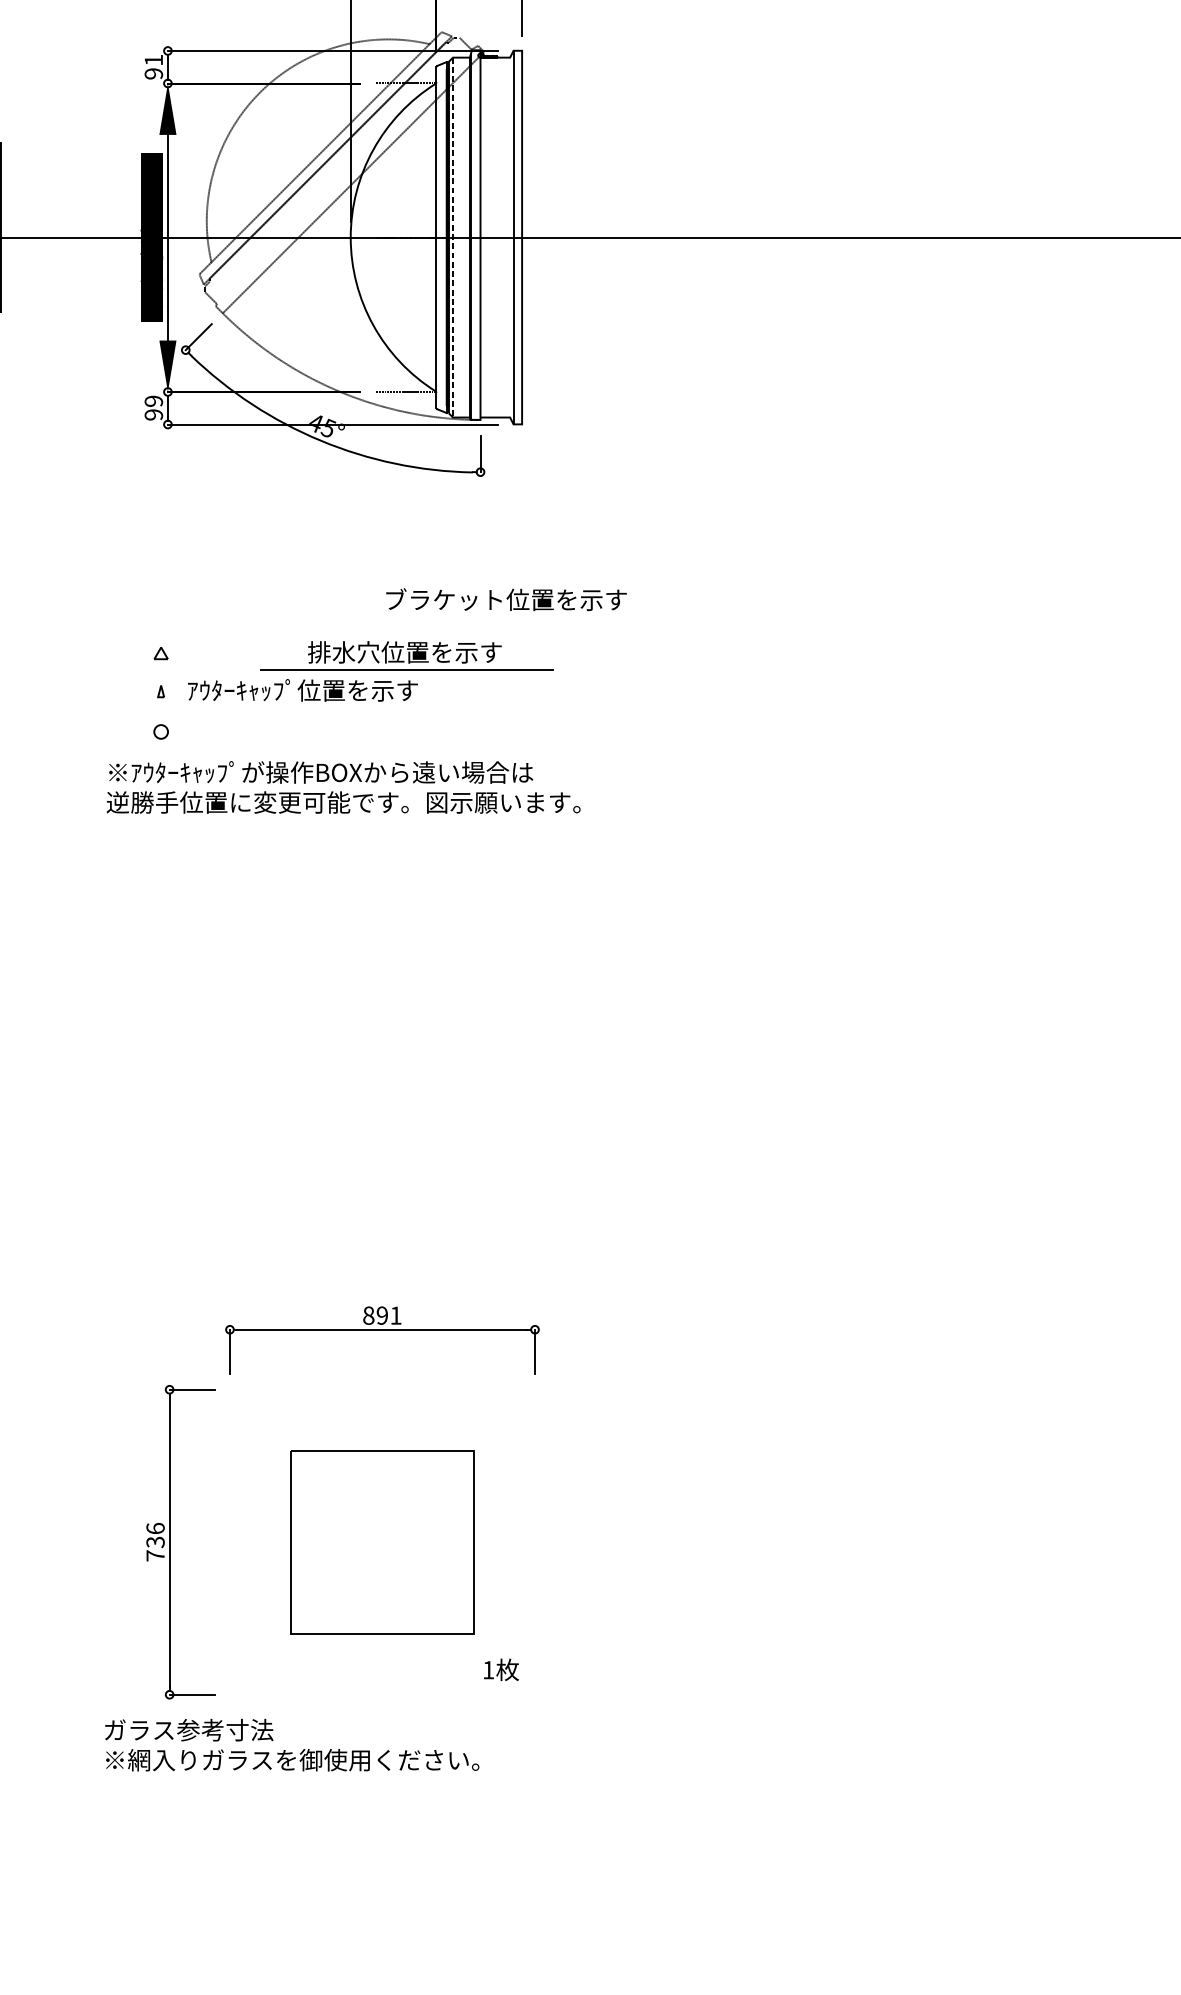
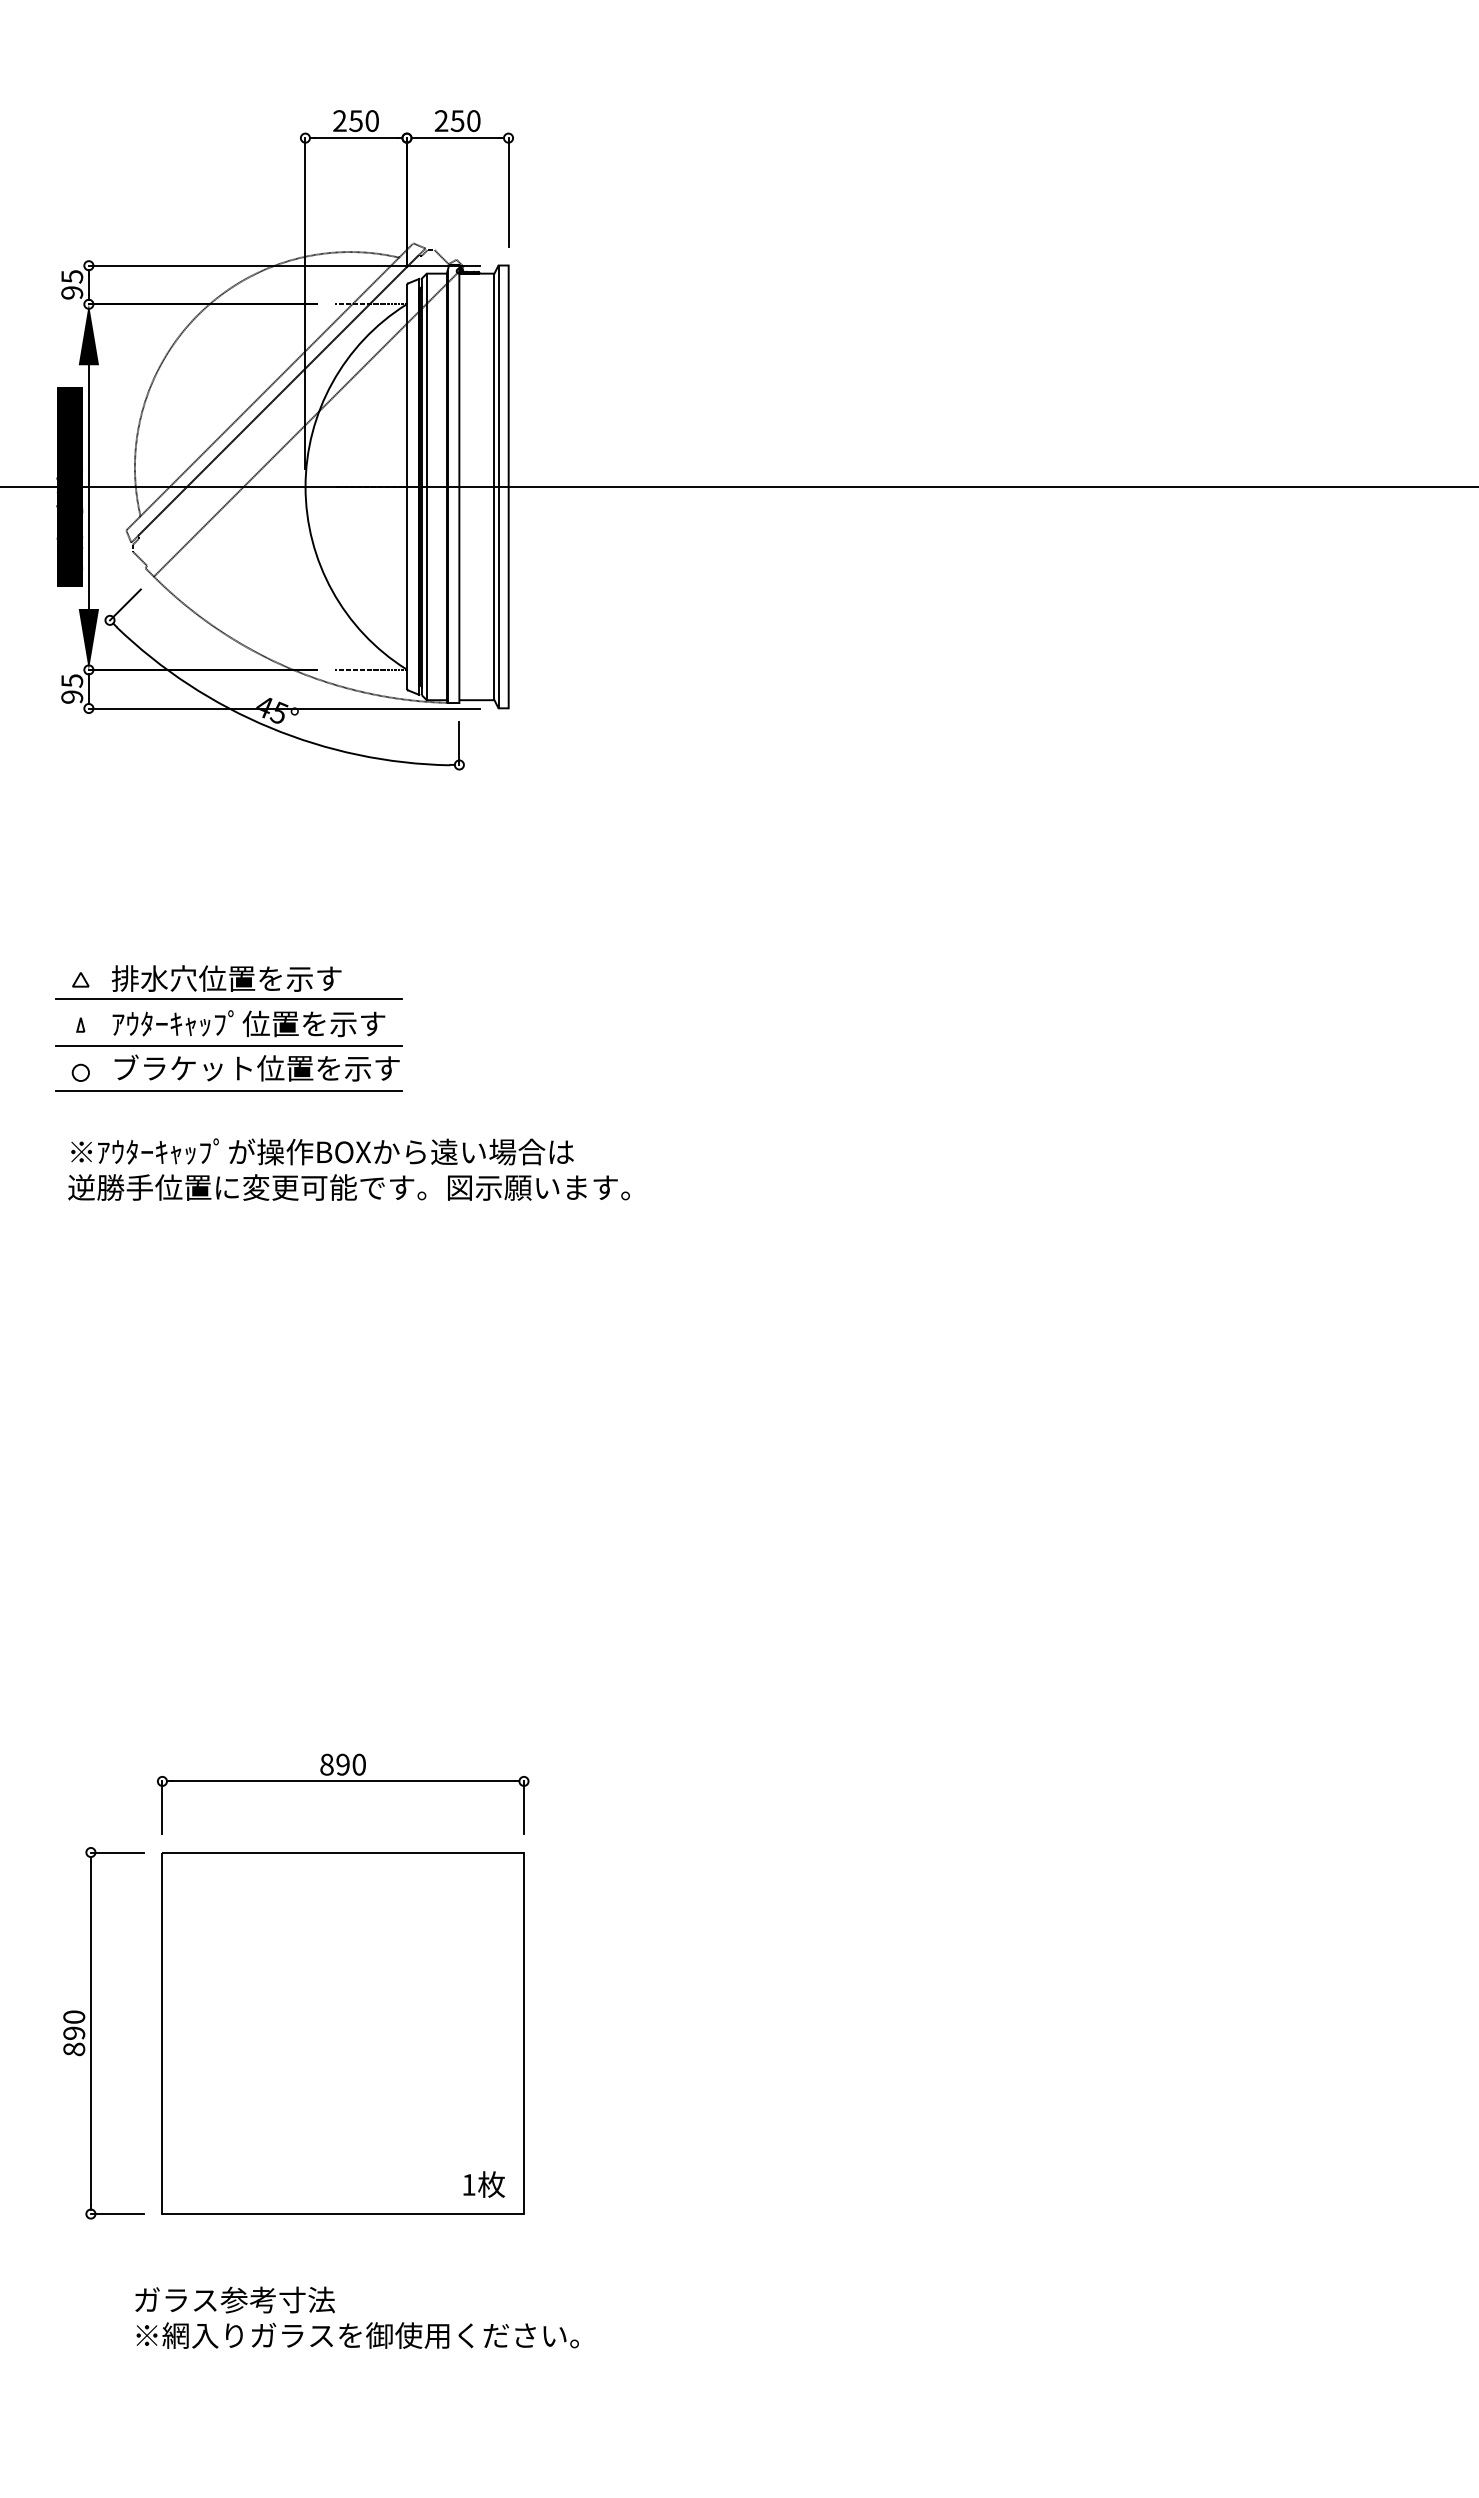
text: (154, 60) -> (72, 276), 91 -> 95
line: (510, 237) -> (494, 486), added
line: (452, 238) -> (426, 487), dashed -> solid
text: (154, 400) -> (72, 680), 99 -> 95
text: (505, 599) -> (256, 1067), moved
part: (406, 655) -> (228, 982), moved
line: (285, 709) -> (228, 1046), added
line: (285, 747) -> (228, 1091), added
text: (343, 787) -> (348, 1169), moved
text: (395, 1315) -> (358, 1764), 891 -> 890
text: (155, 1542) -> (74, 2033), 736 -> 890
part: (381, 1542) -> (342, 2033), size x1.67
text: (291, 1744) -> (356, 2317), moved

